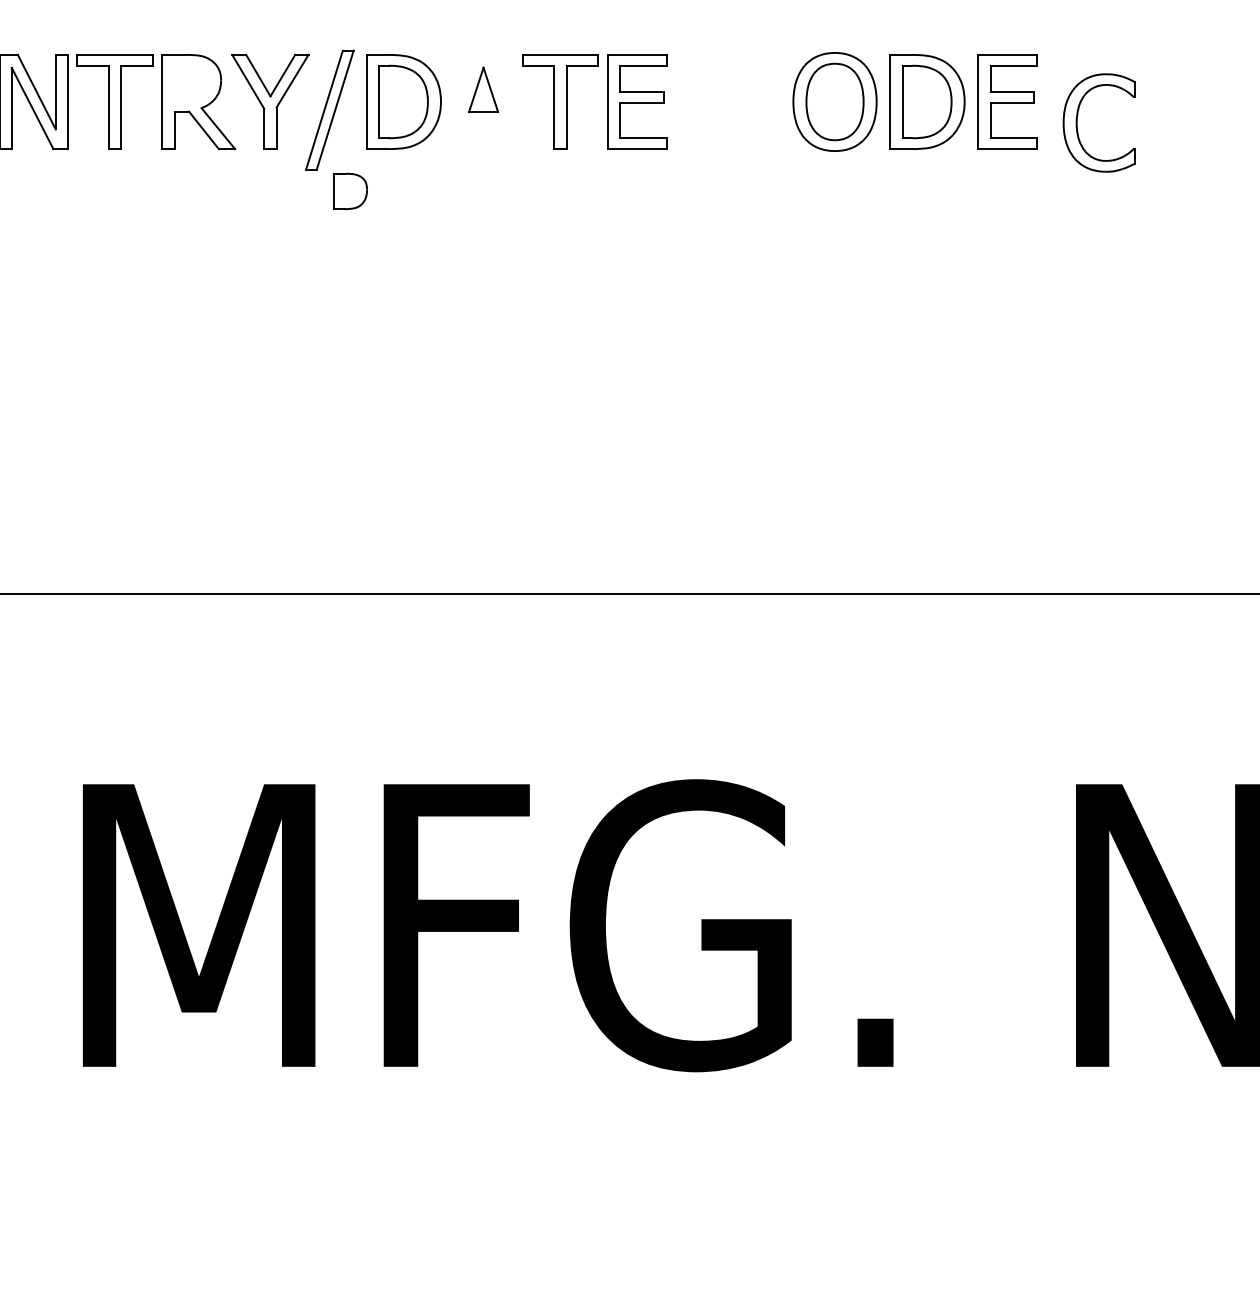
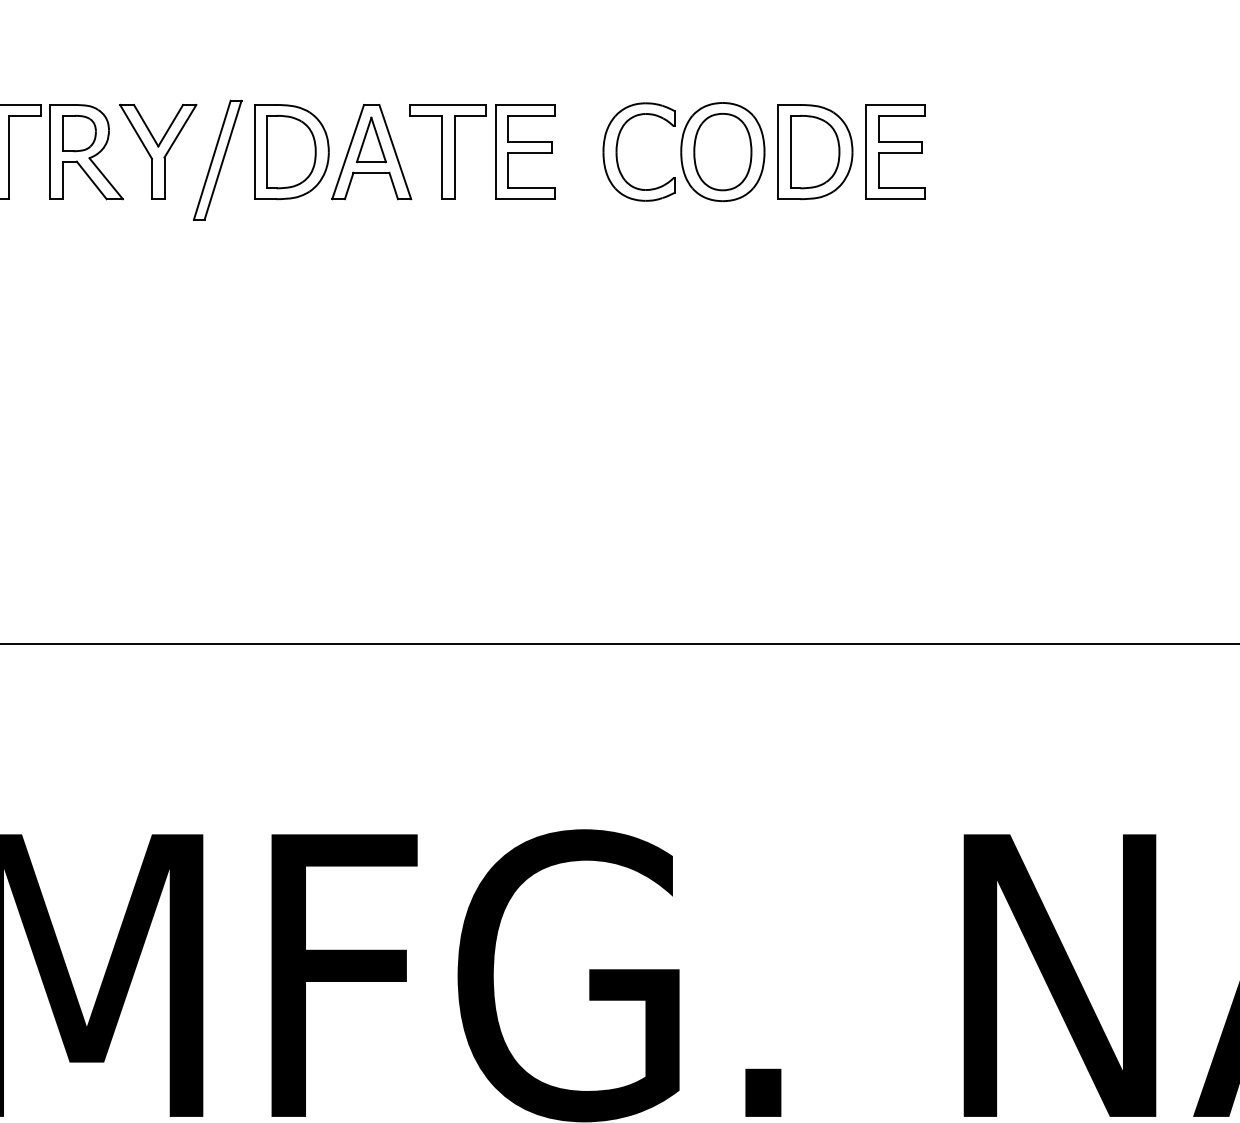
part: (483, 102) -> (371, 152), added
part: (1077, 122) -> (617, 151), moved
part: (350, 191) -> (79, 133), moved

